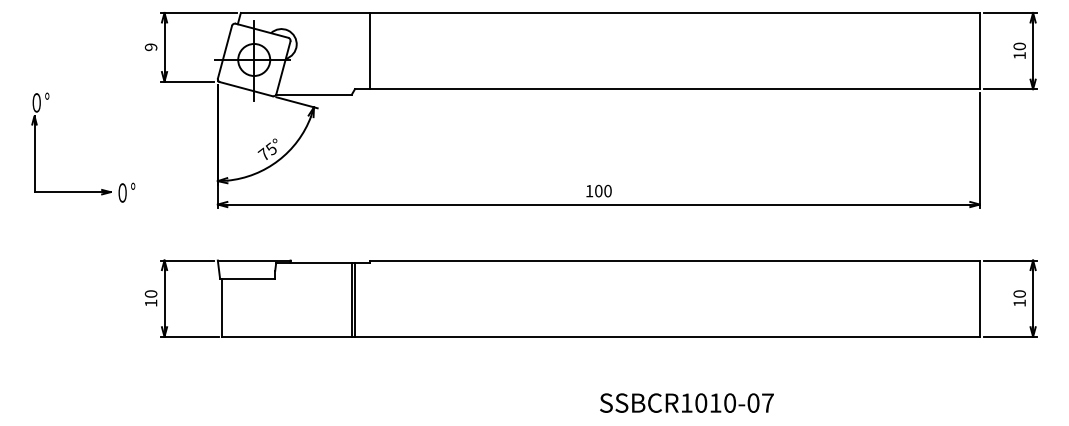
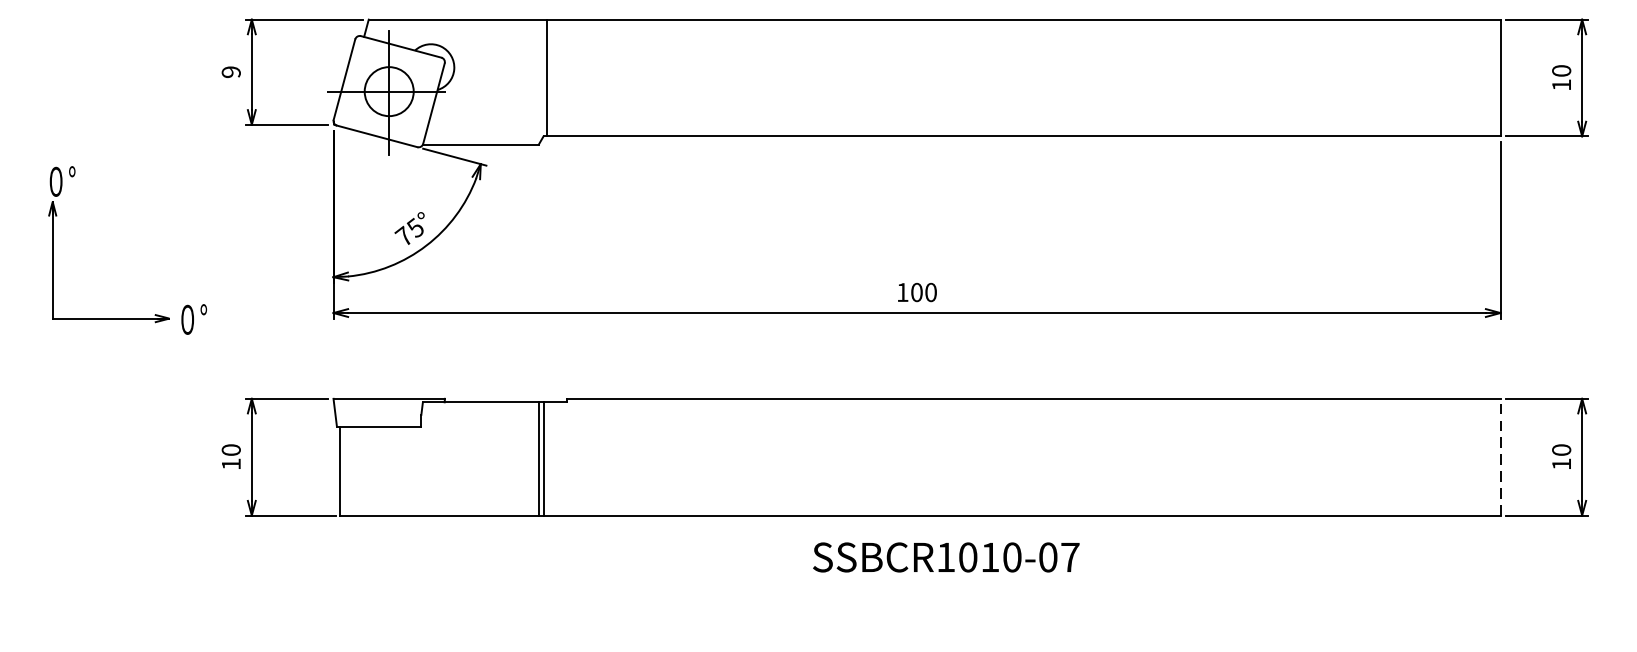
line: (370, 50) -> (547, 77), moved
part: (83, 191) -> (127, 317), moved
line: (979, 298) -> (1500, 456), solid -> dashed
text: (686, 402) -> (945, 556), moved

